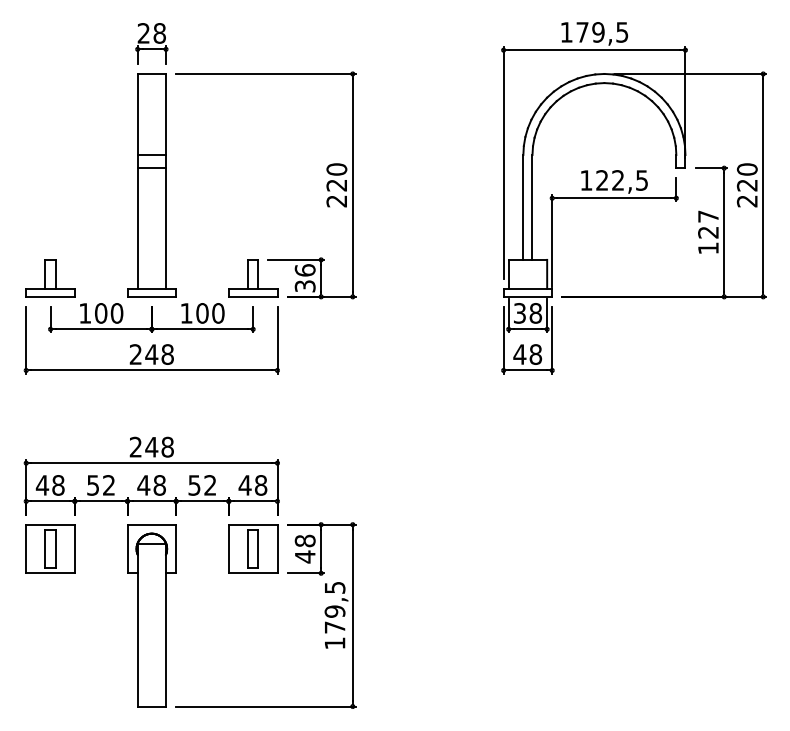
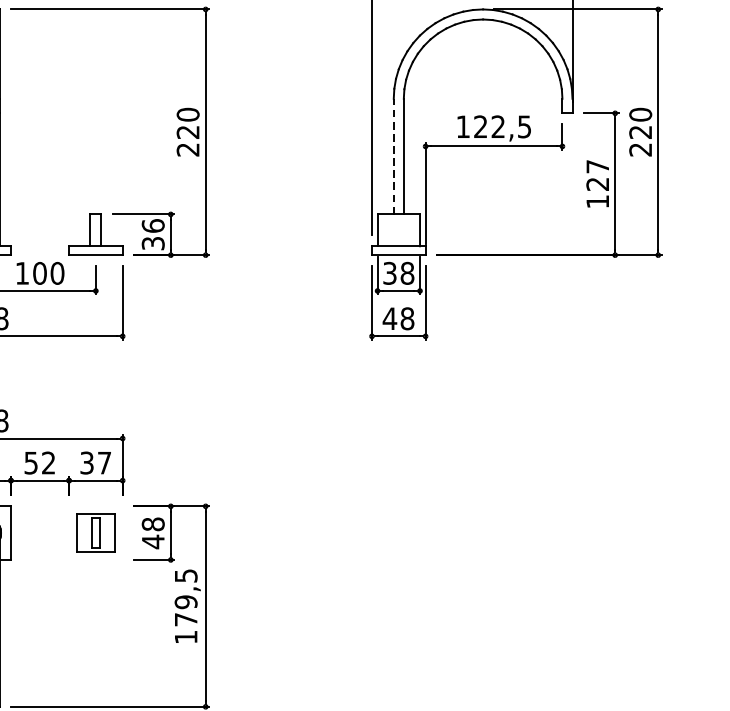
line: (523, 206) -> (393, 155), solid -> dashed
text: (252, 485) -> (95, 463), 48 -> 37
part: (253, 548) -> (96, 532), size x0.7

